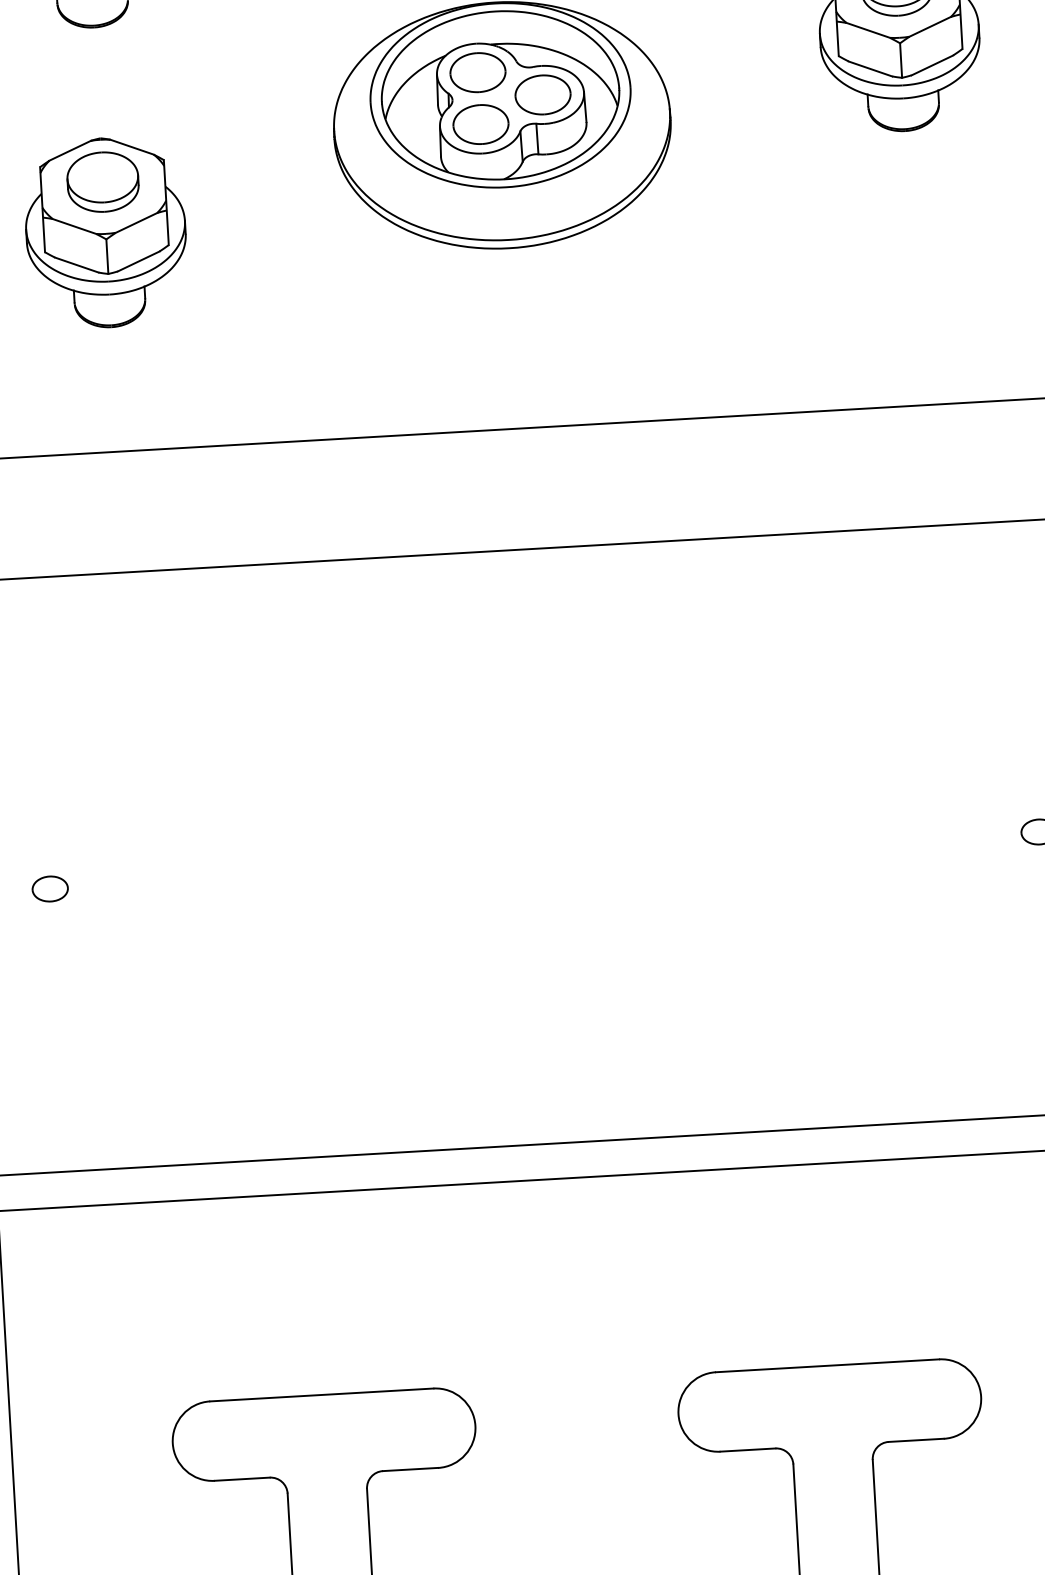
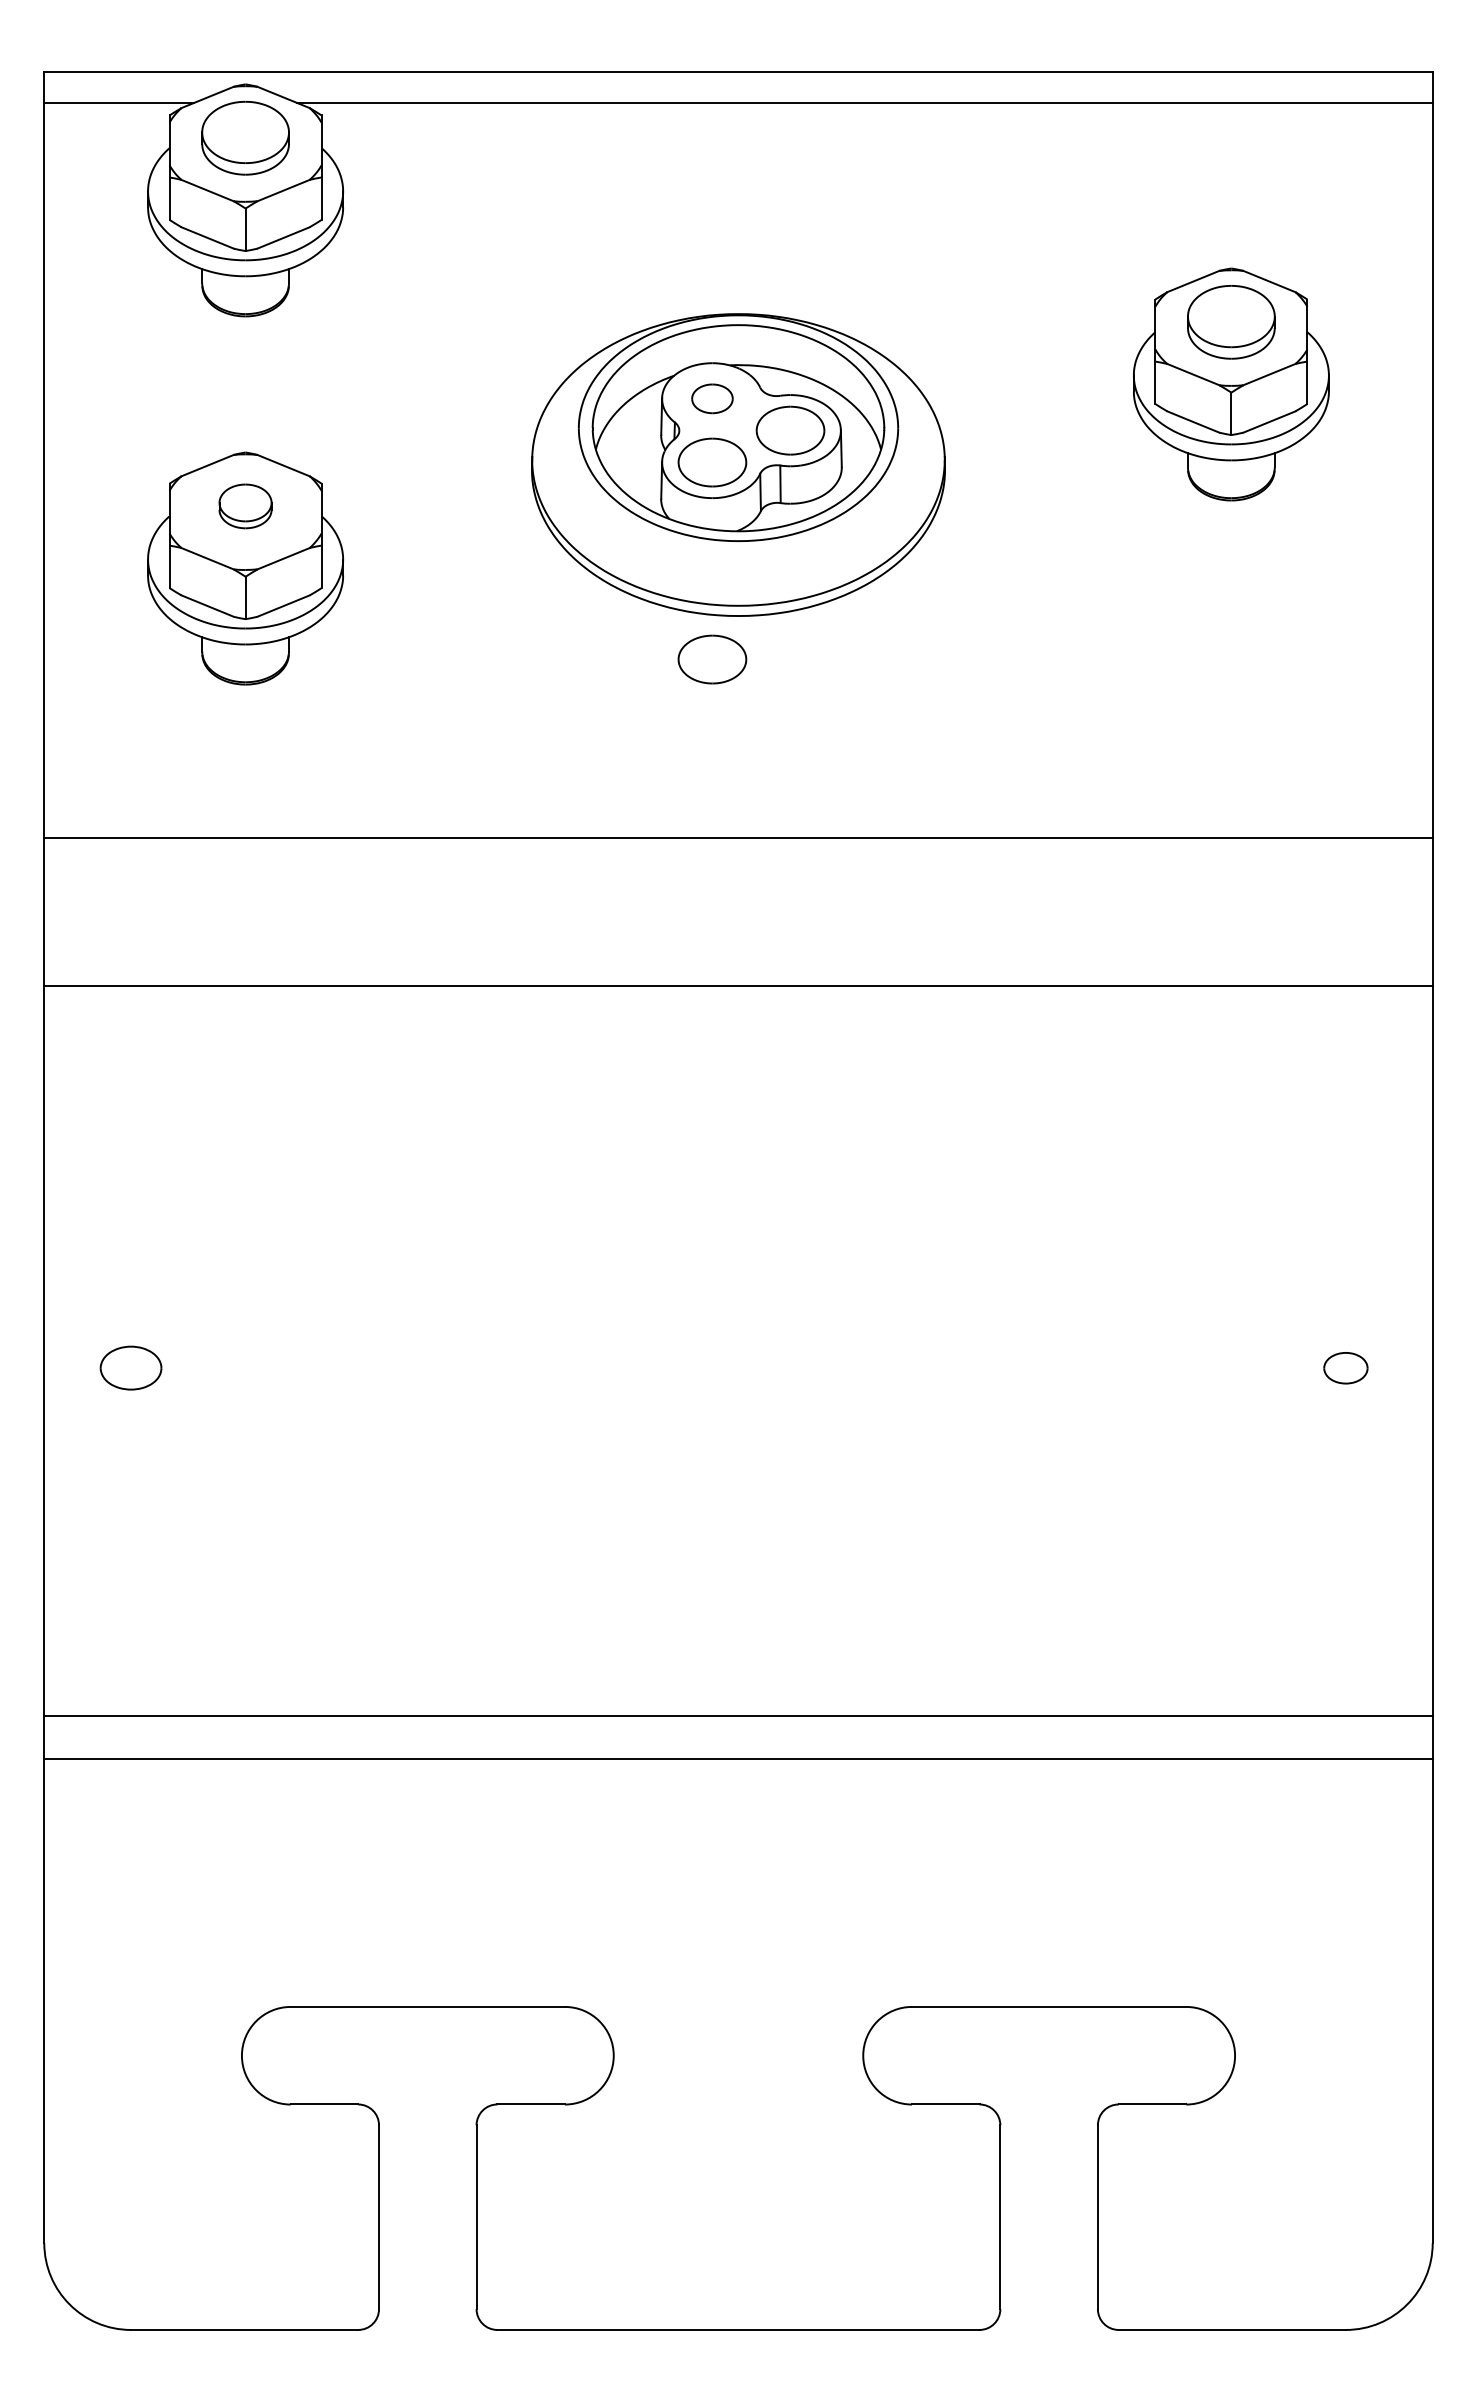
part: (478, 72) -> (712, 398), size x0.6
part: (102, 182) -> (245, 506), size x0.6
part: (490, 284) -> (712, 659), added
part: (49, 889) -> (130, 1368), size x1.4

